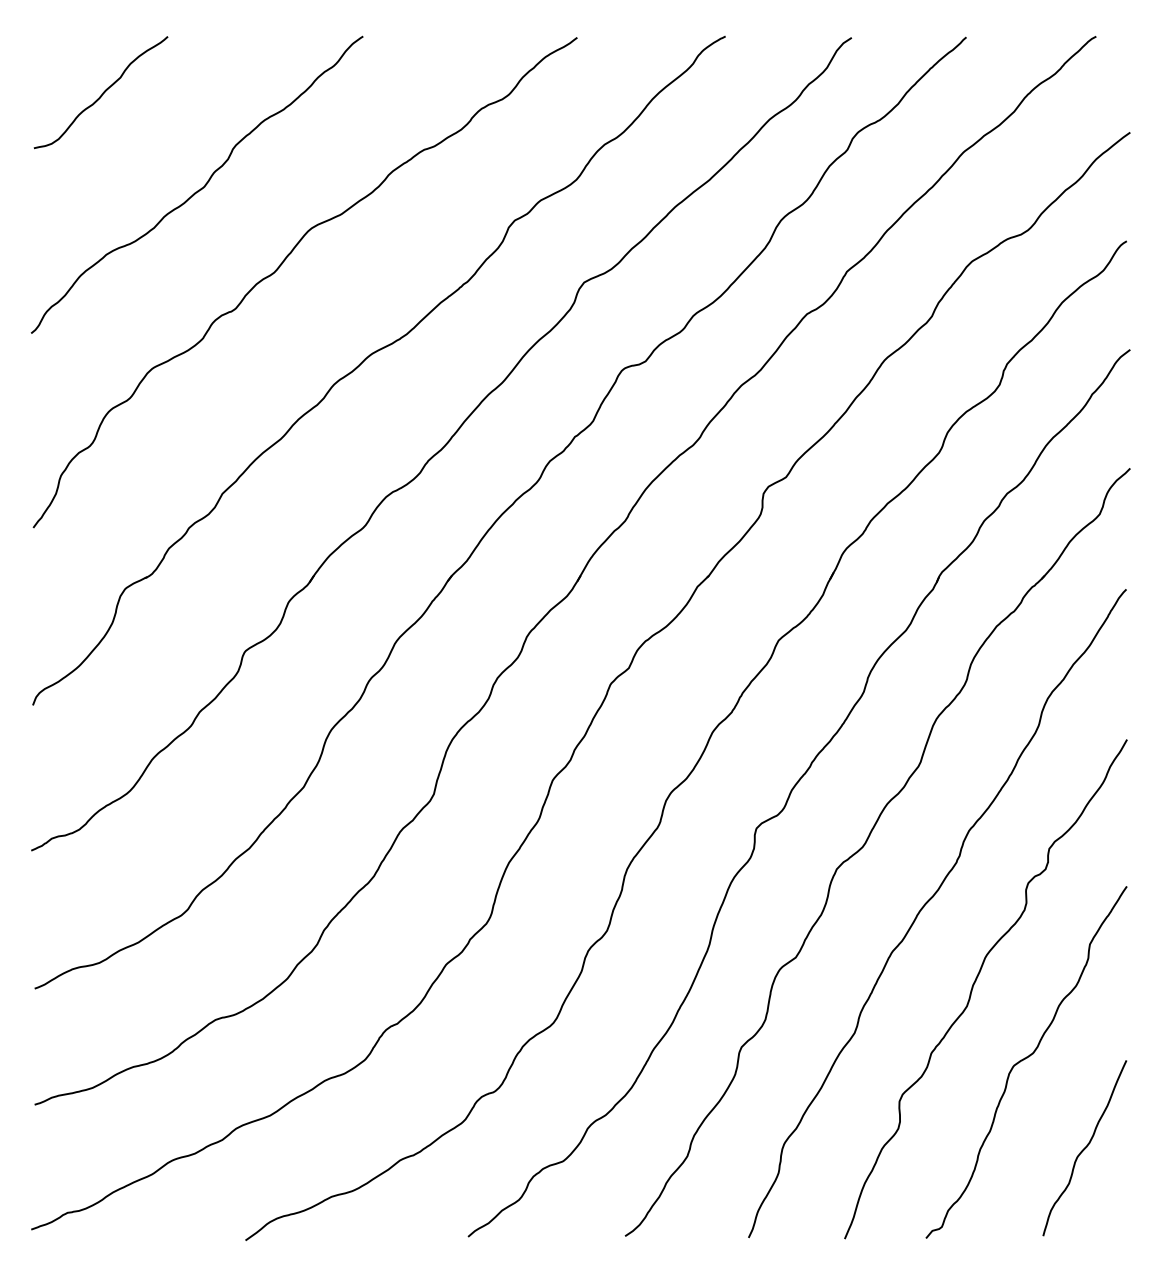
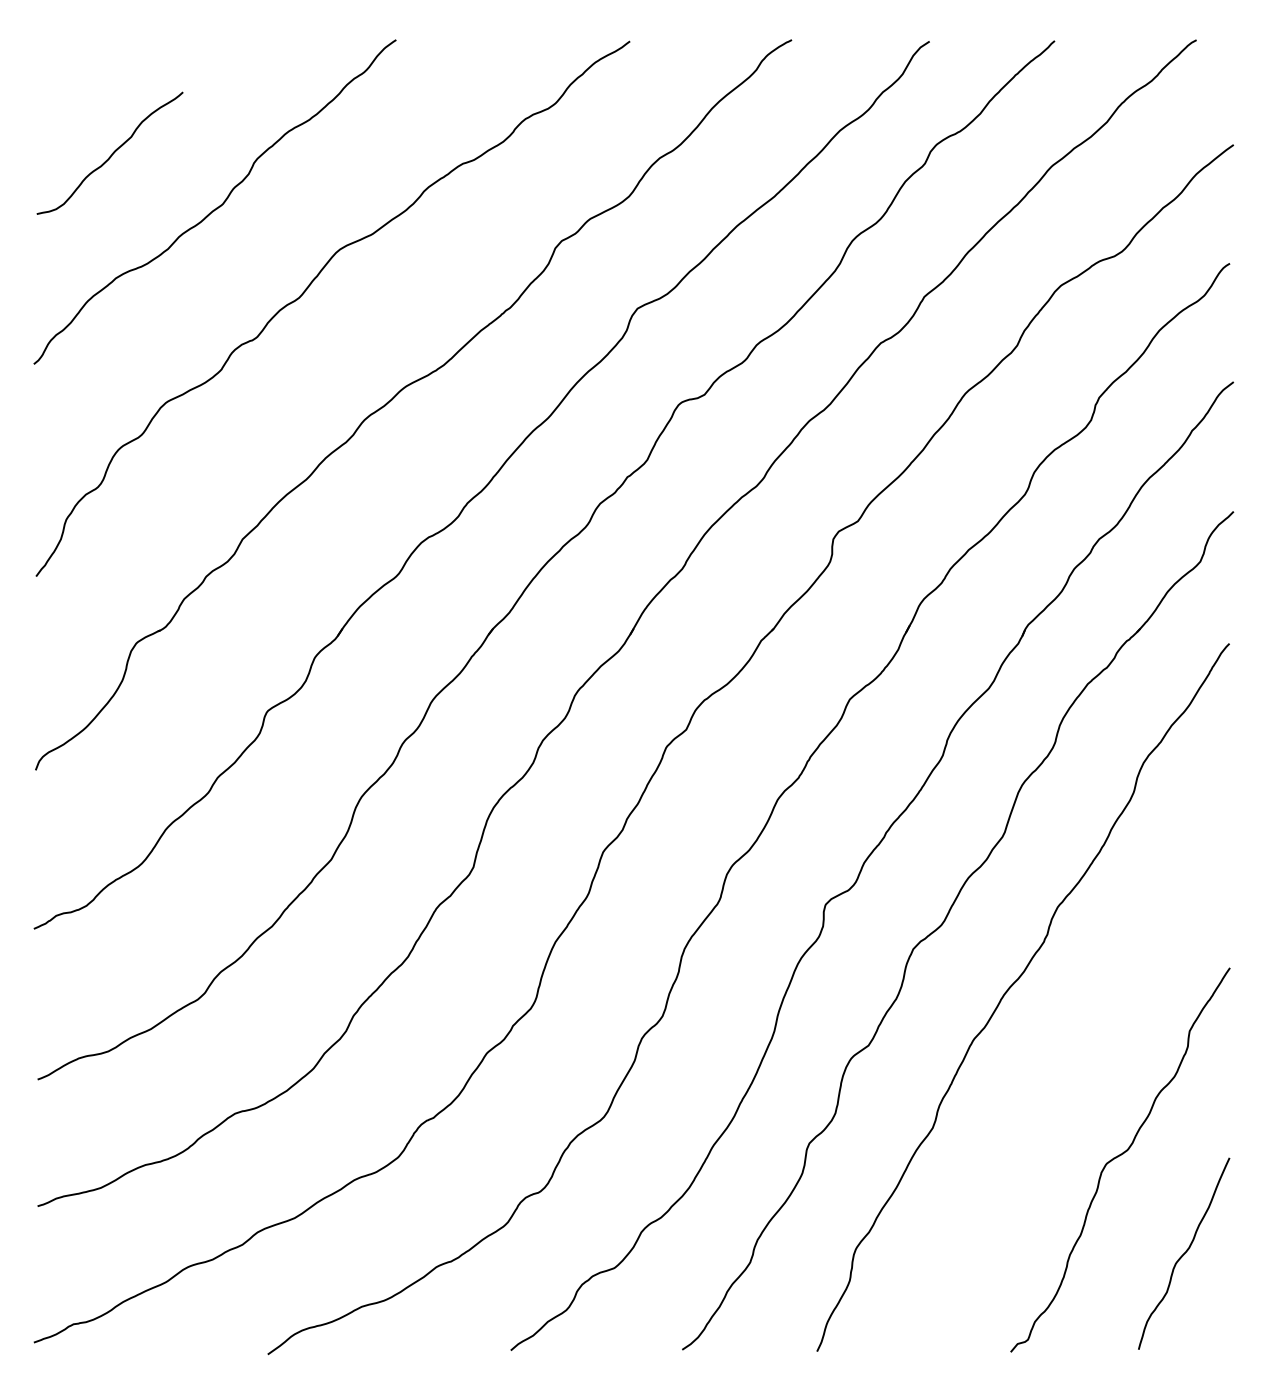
curve: (102, 92) -> (111, 153), moved
curve: (974, 984) -> (1063, 1075), removed

